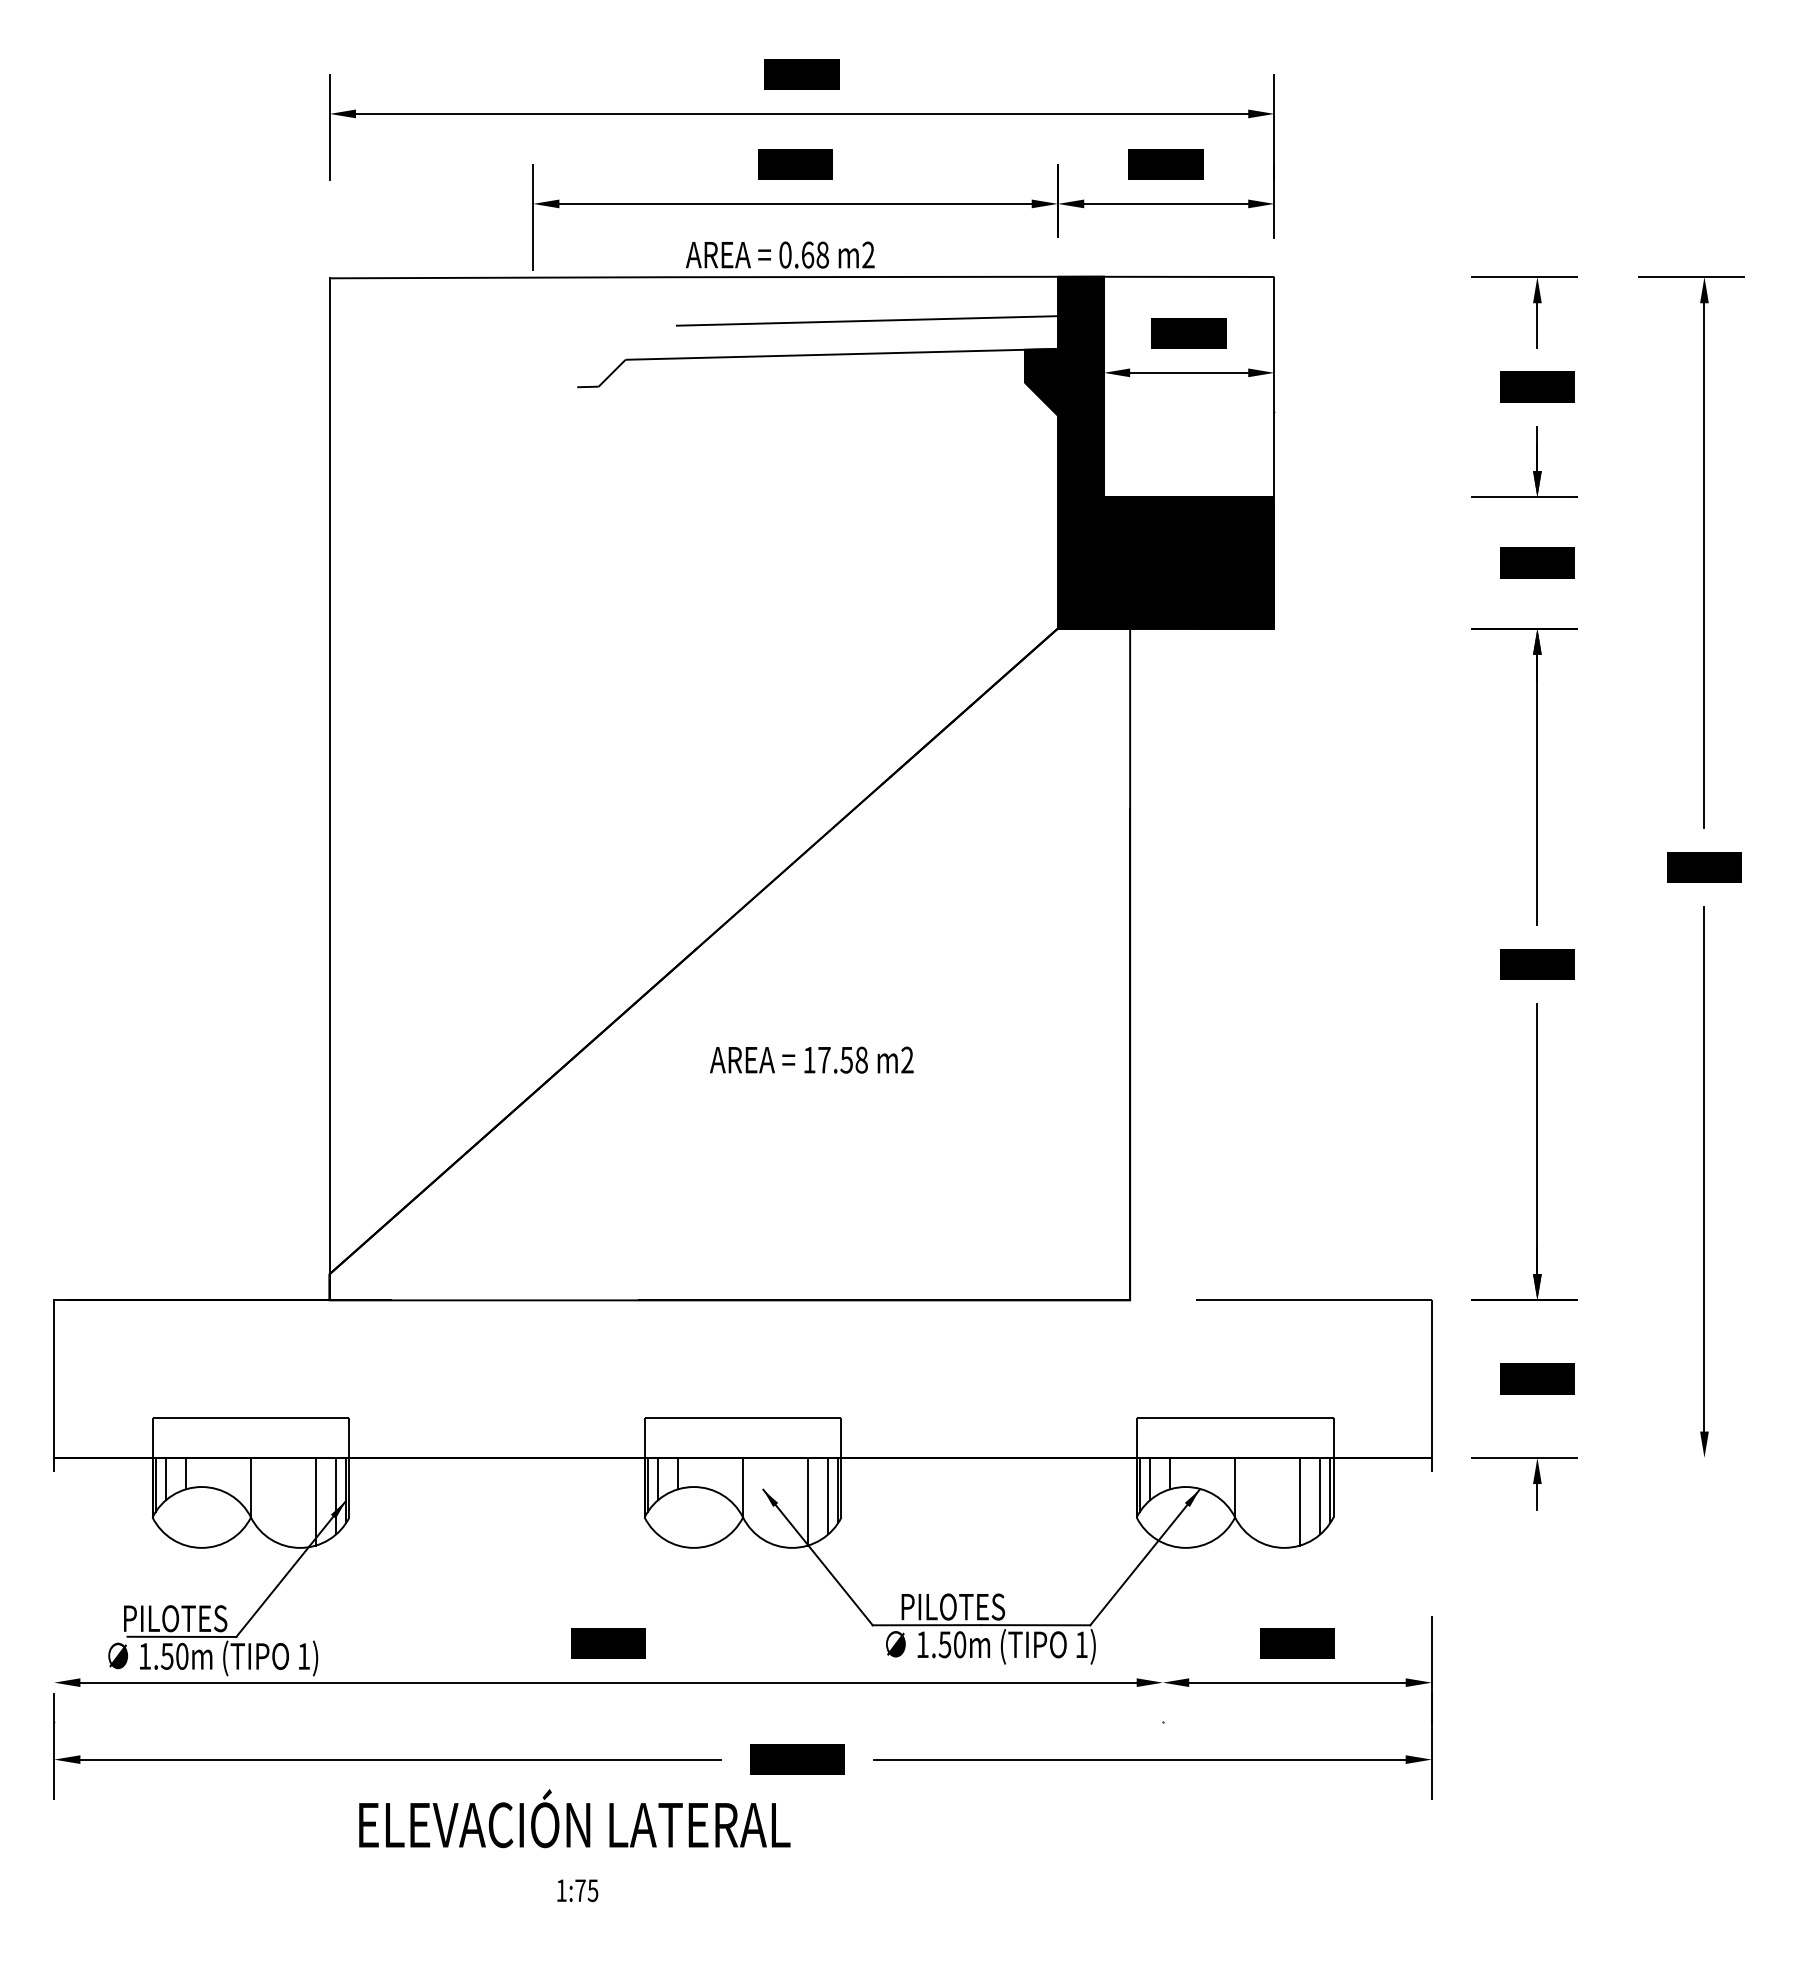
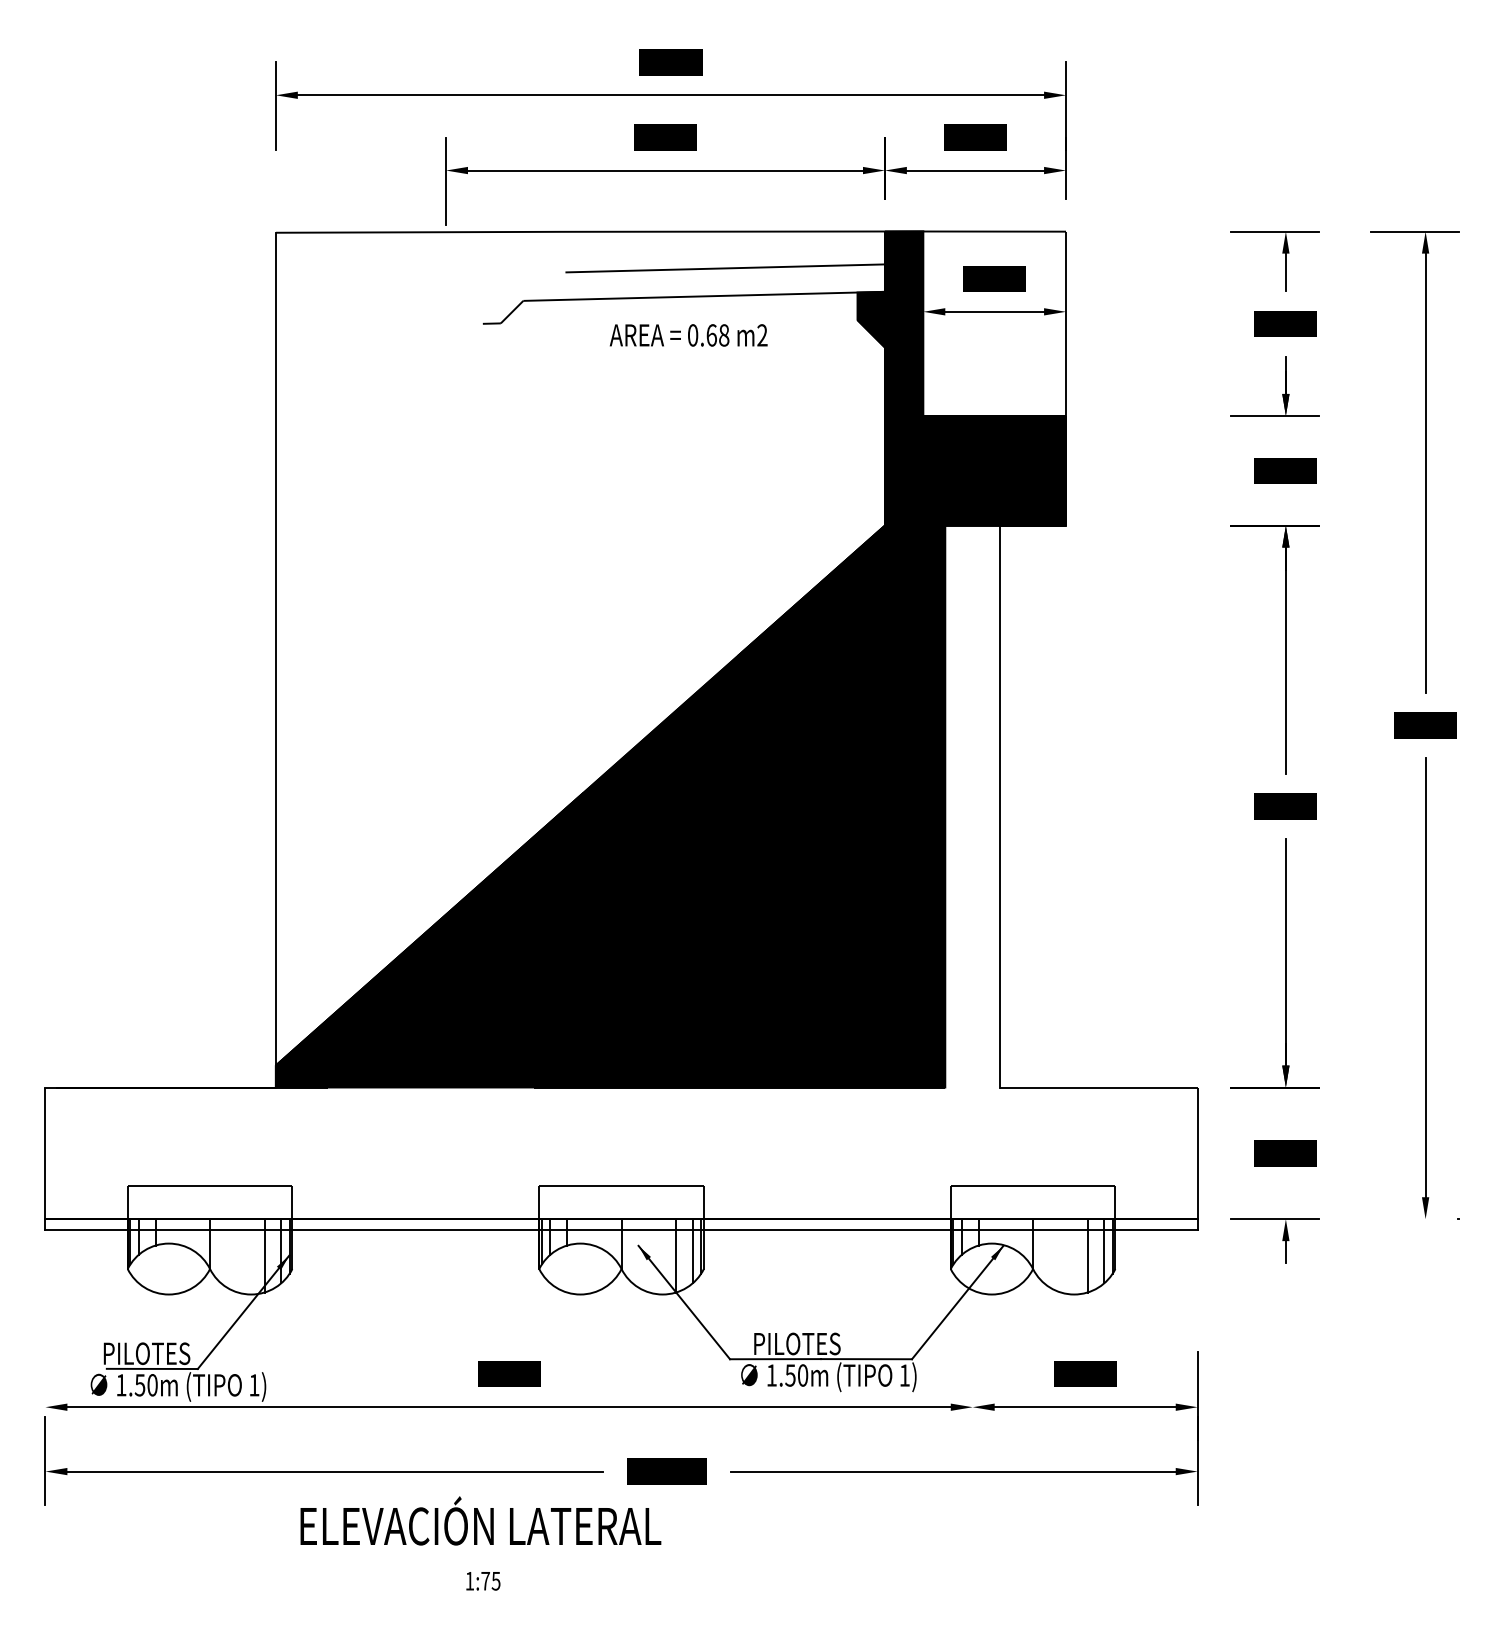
text: (780, 254) -> (688, 334), moved
fill: (729, 964) -> (610, 806), added
line: (1195, 964) -> (999, 806), added
line: (742, 1471) -> (621, 1230), added

